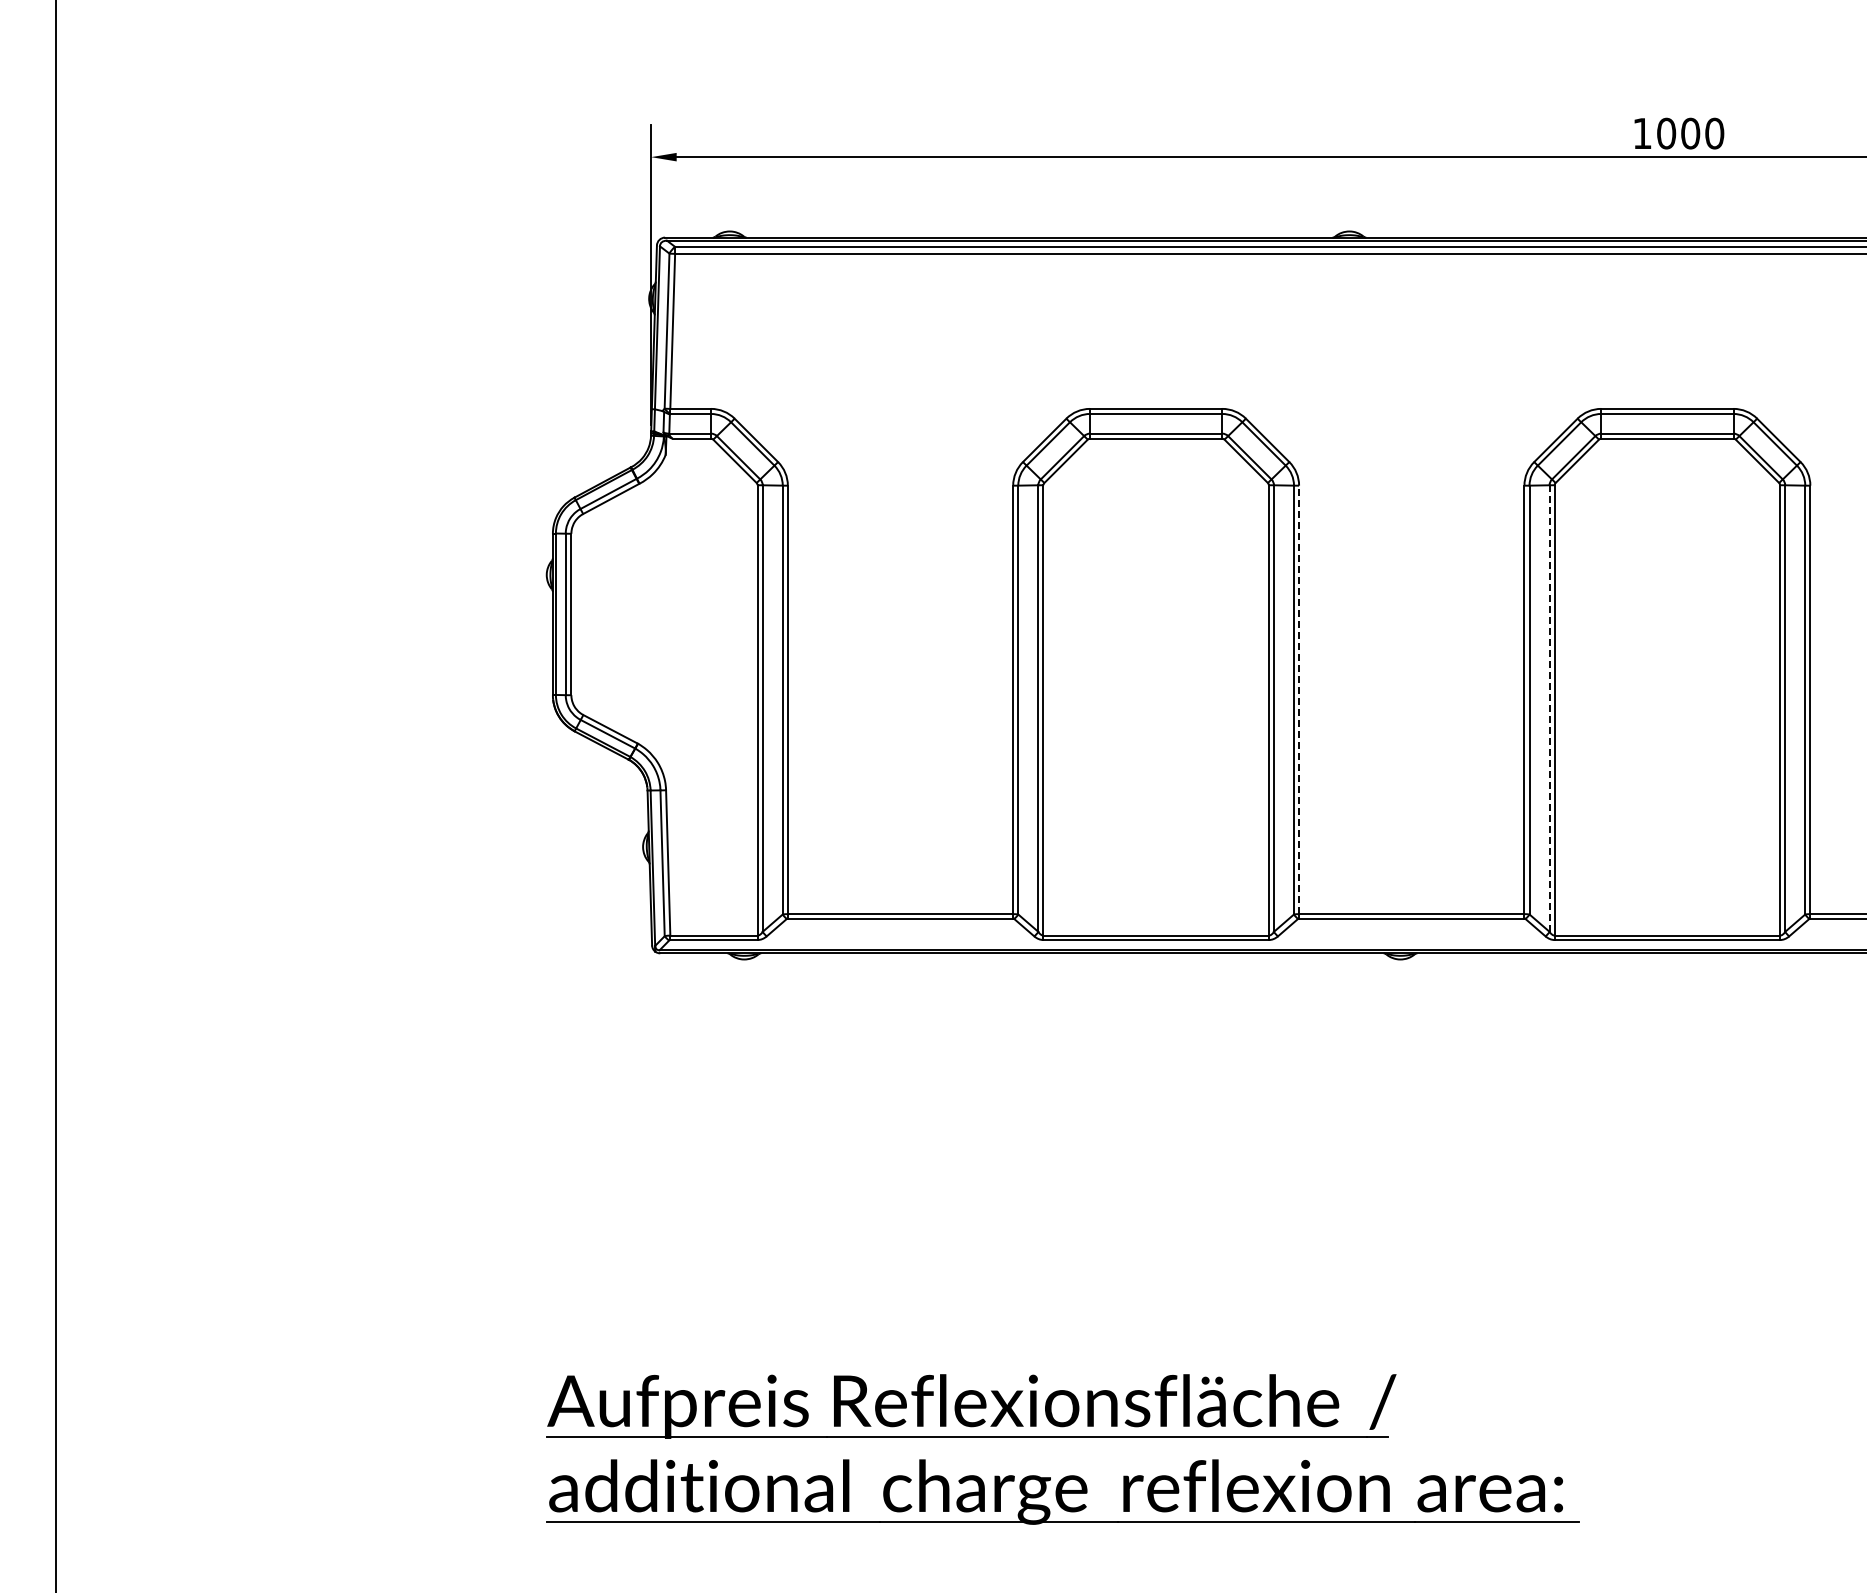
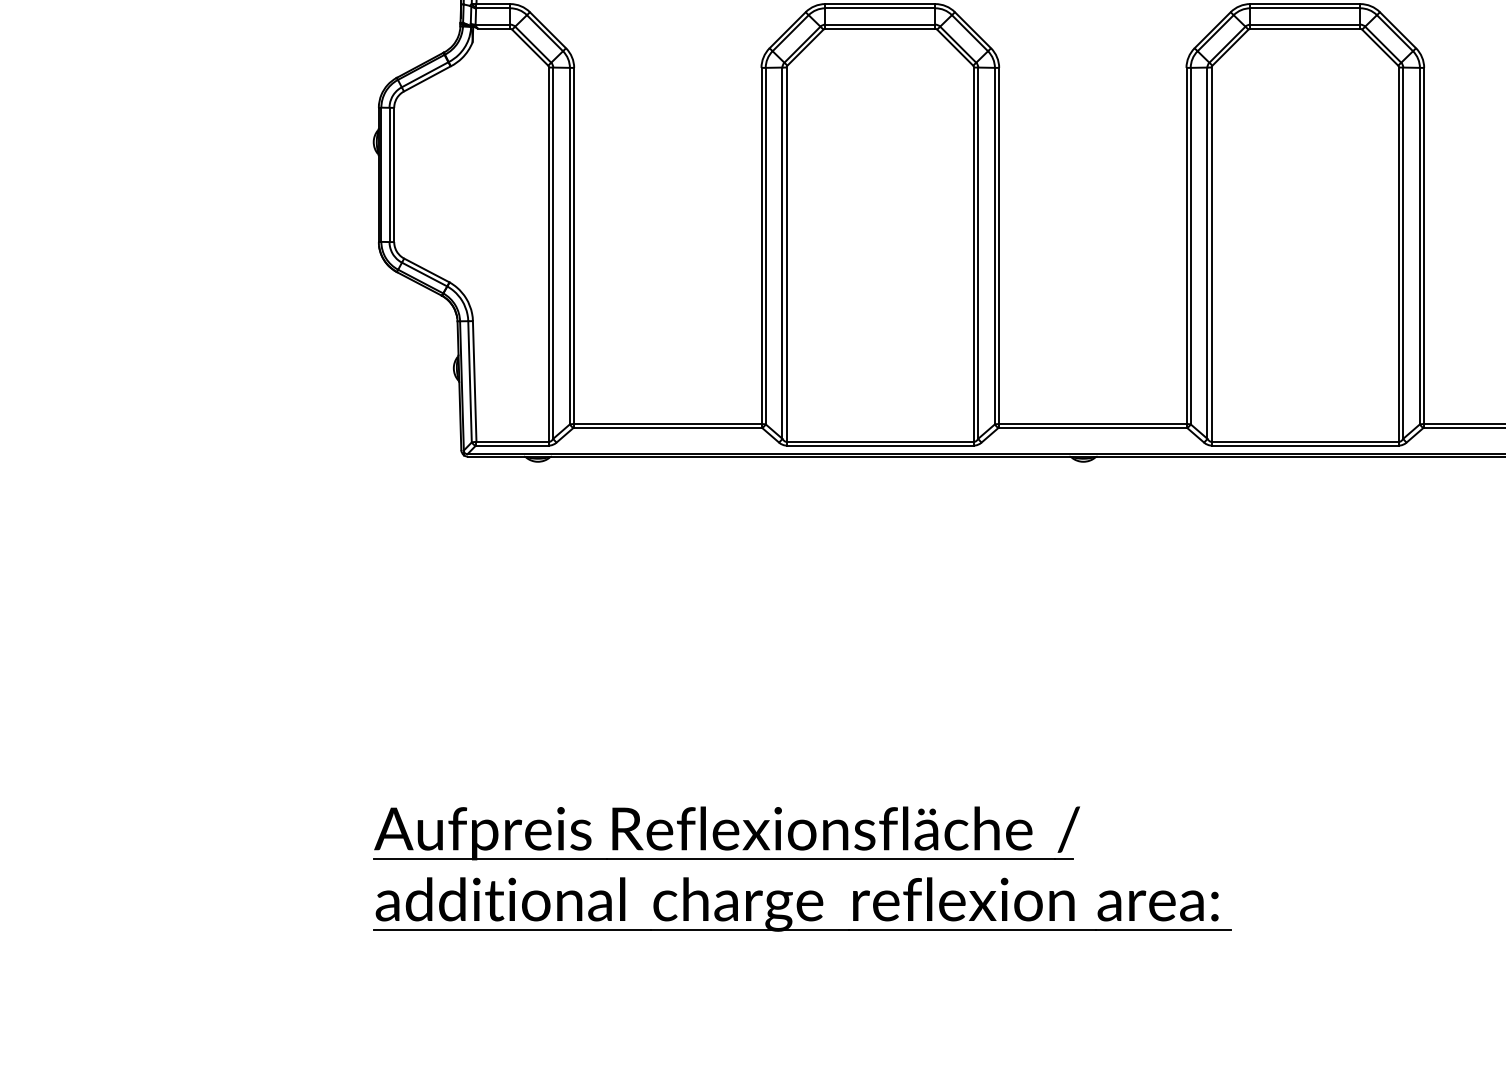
line: (1299, 699) -> (999, 245), dashed -> solid
line: (1549, 709) -> (1207, 253), dashed -> solid

